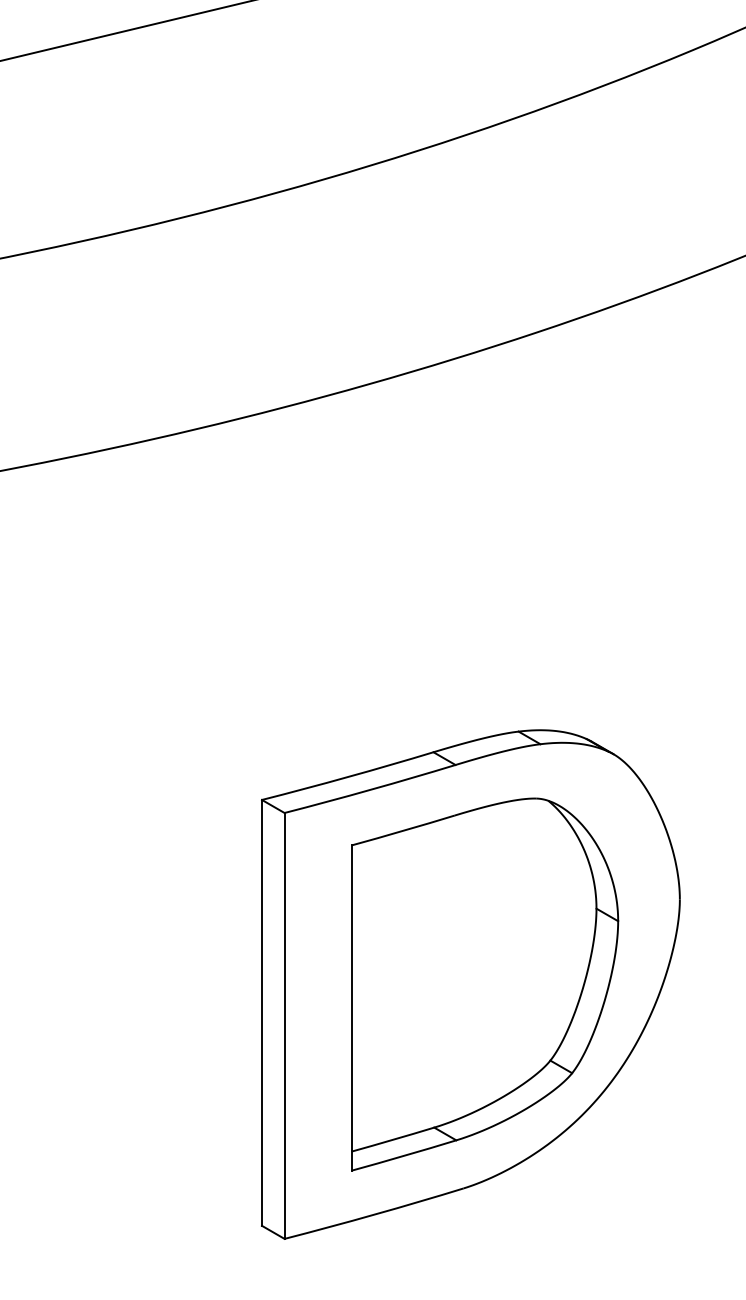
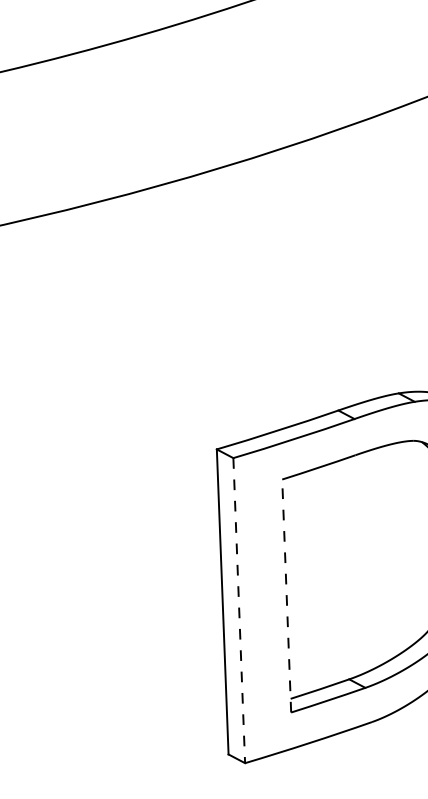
line: (351, 1008) -> (286, 596), solid -> dashed
line: (284, 1025) -> (239, 610), solid -> dashed

